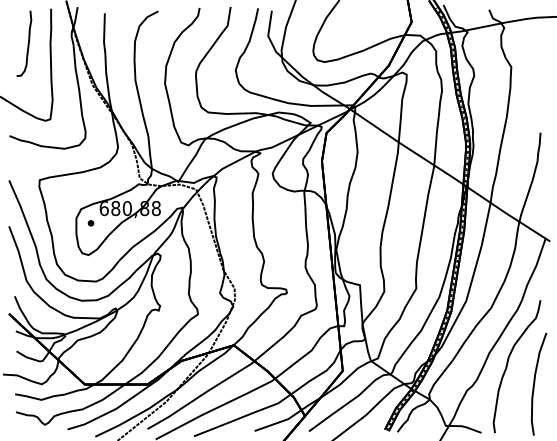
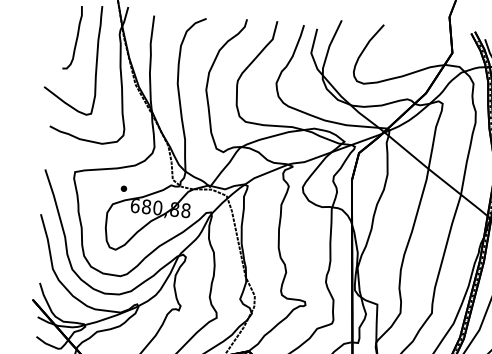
part: (90, 223) -> (123, 188), moved

